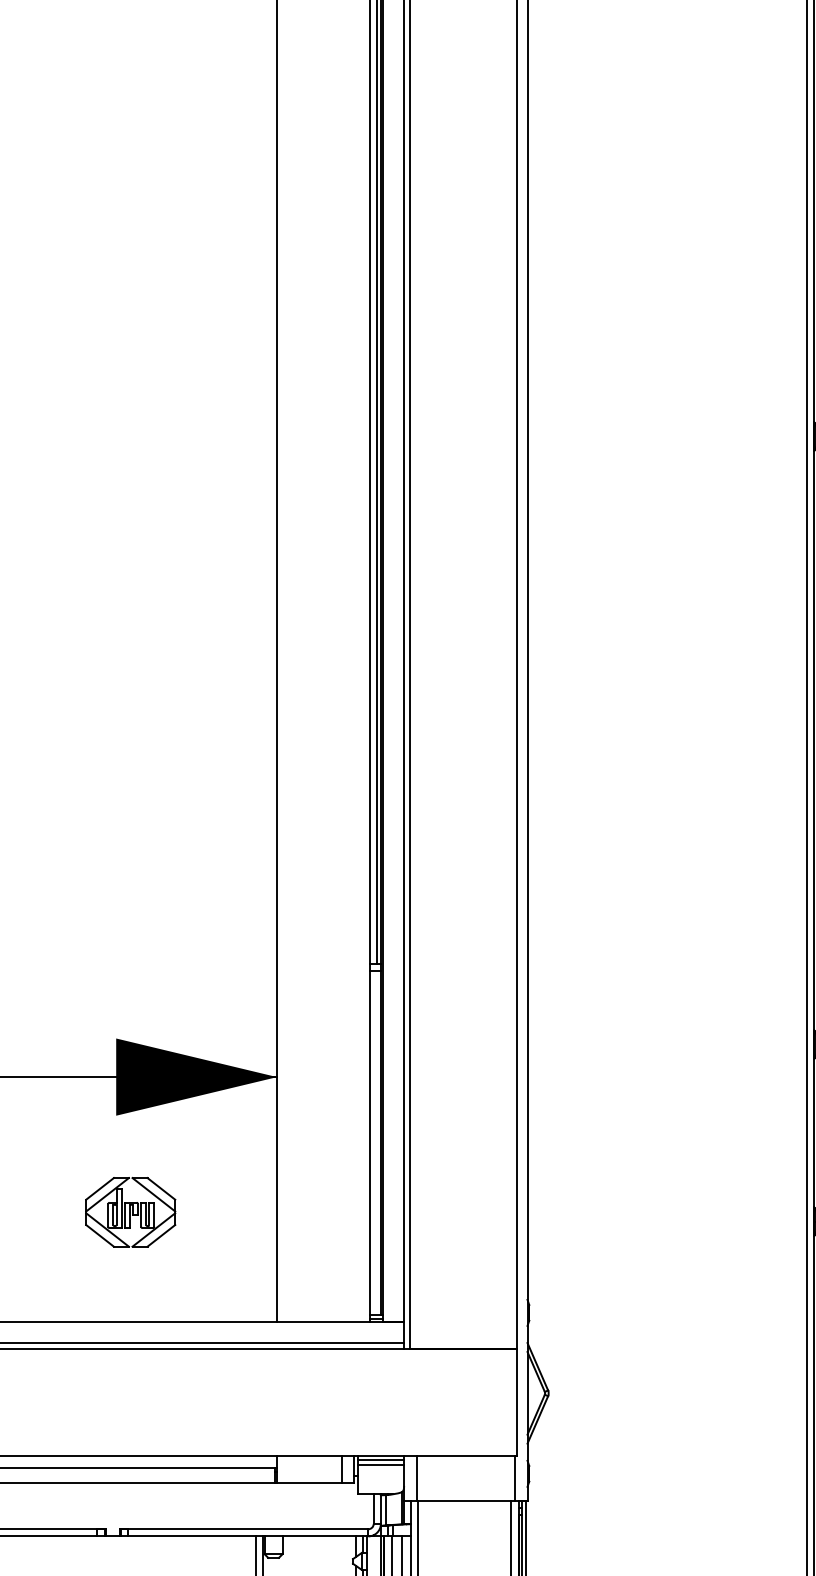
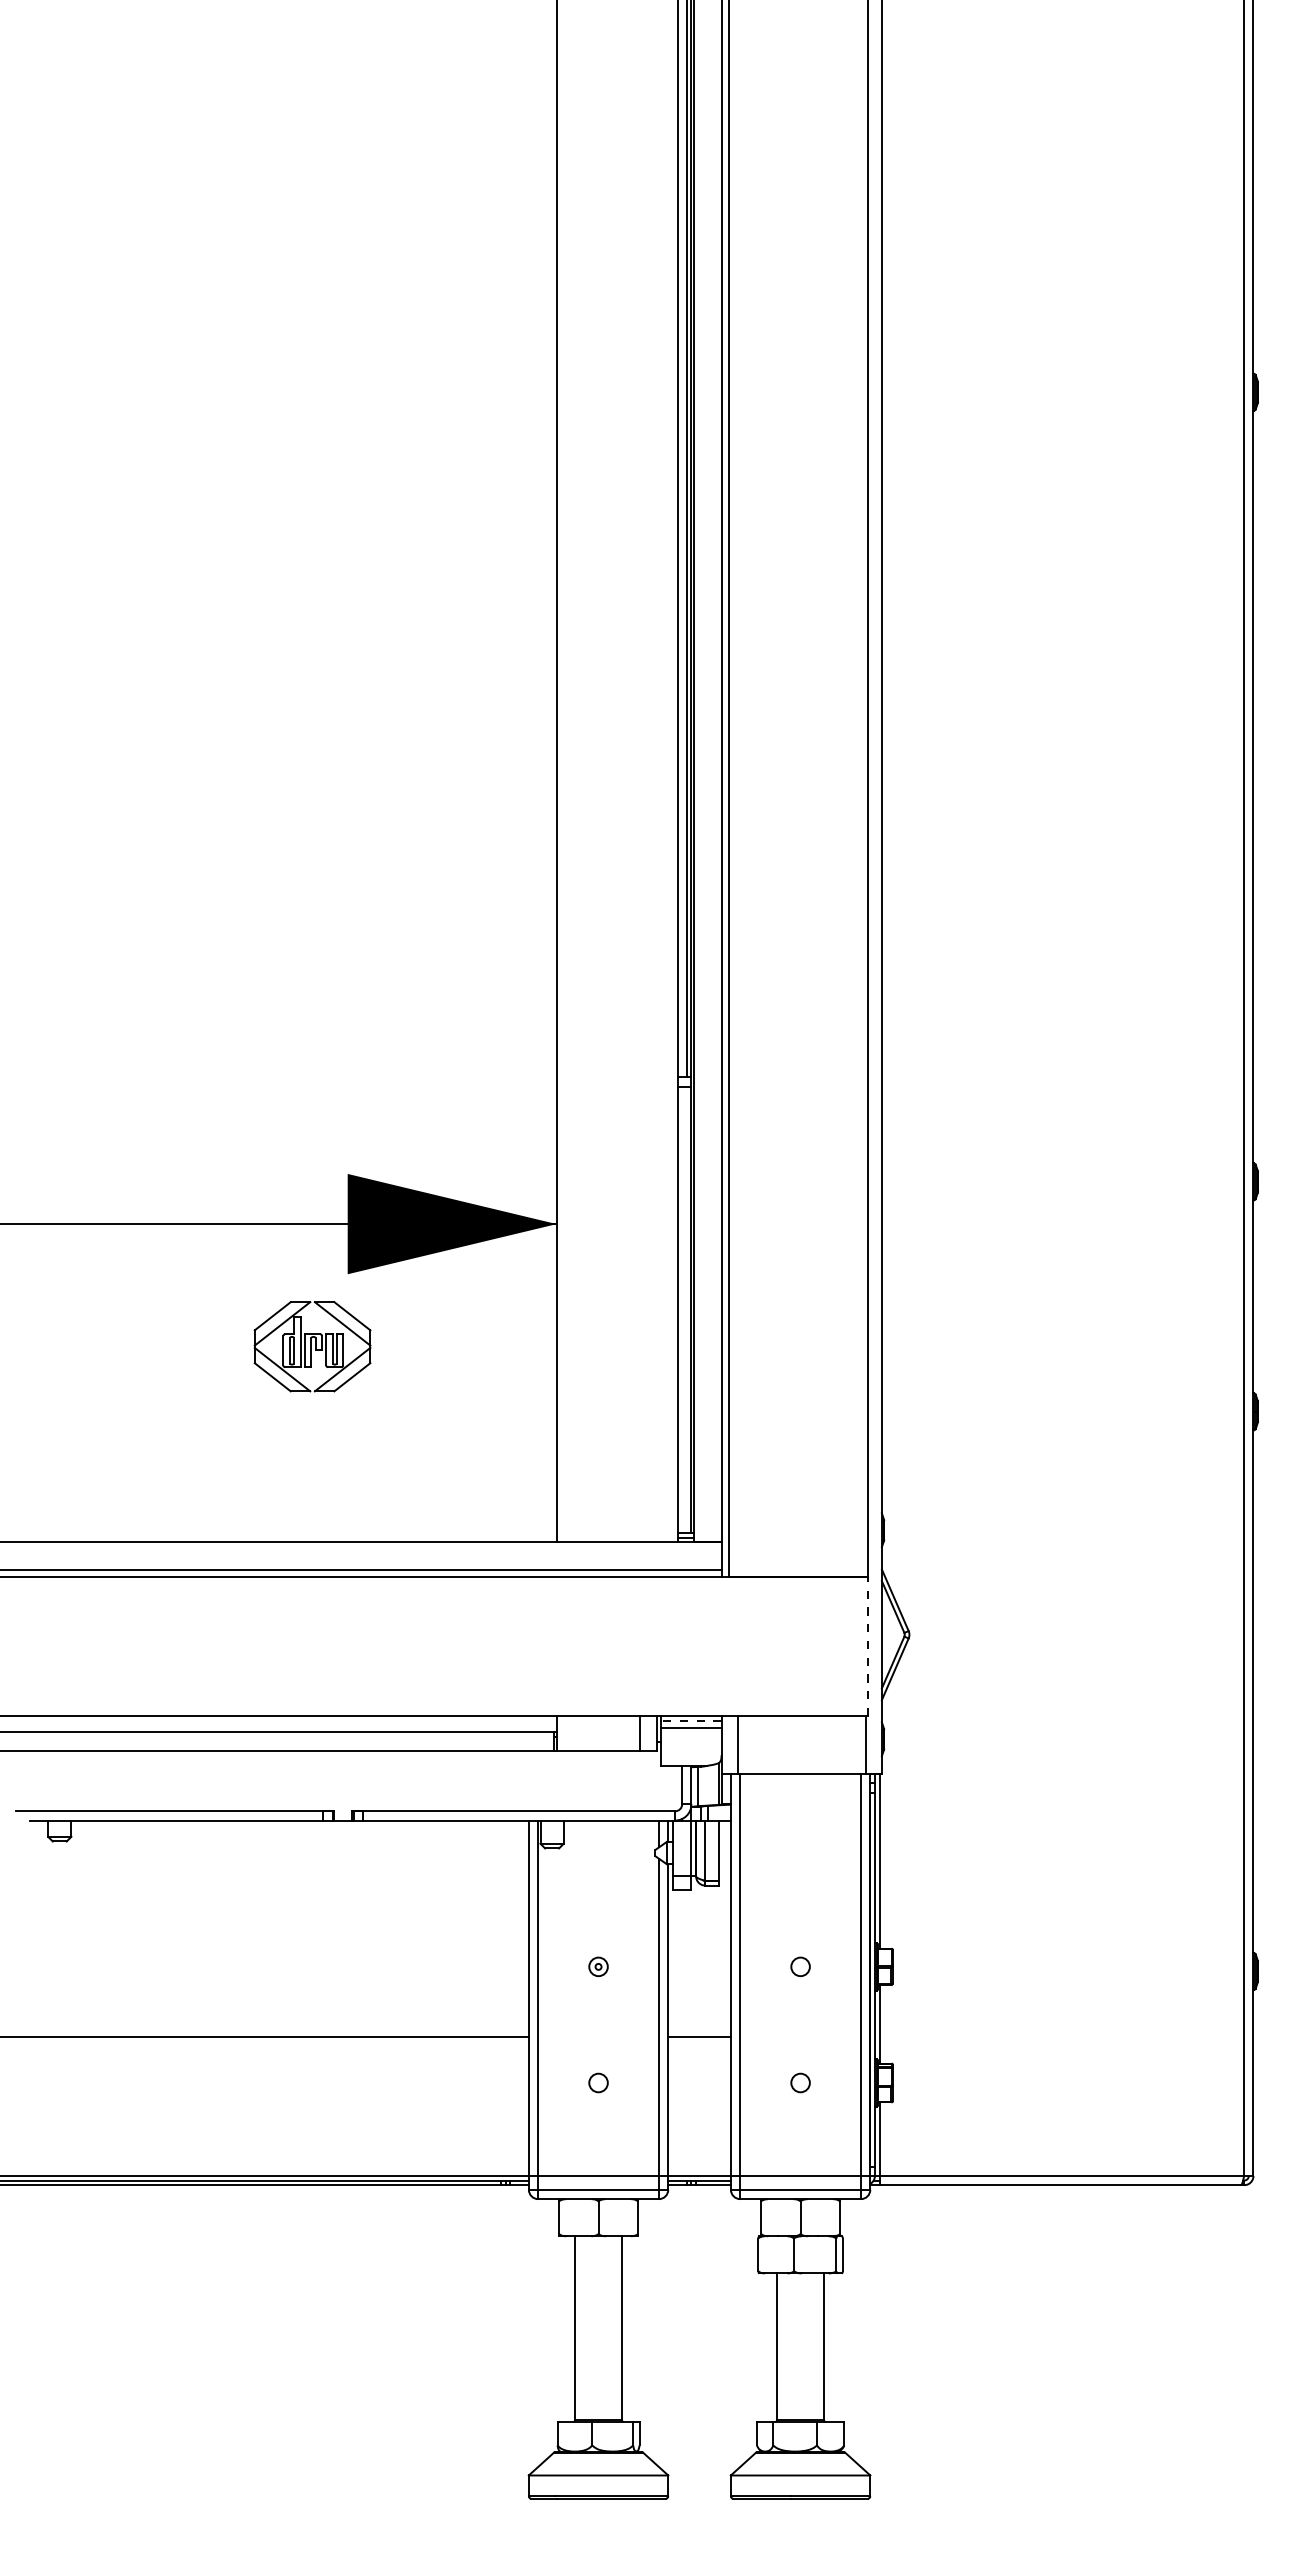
part: (130, 1212) -> (312, 1346), moved
line: (516, 1402) -> (867, 1646), solid -> dashed
line: (380, 1460) -> (690, 1721), solid -> dashed

